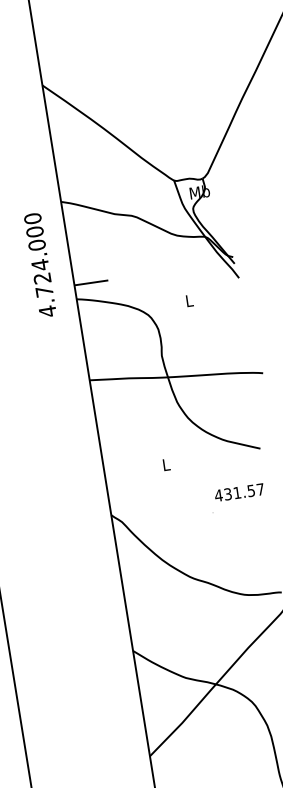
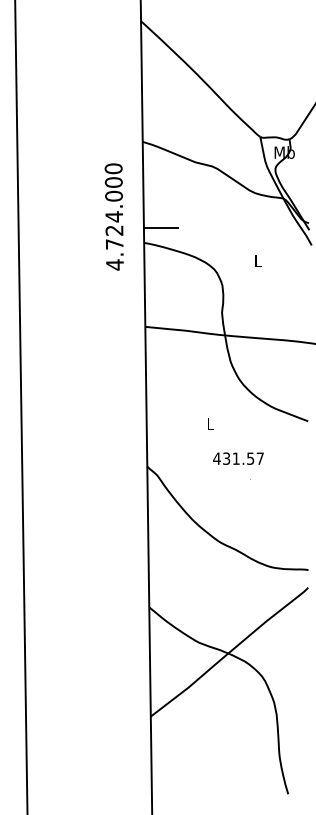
text: (39, 264) -> (113, 216), moved
text: (239, 492) -> (238, 458), moved

